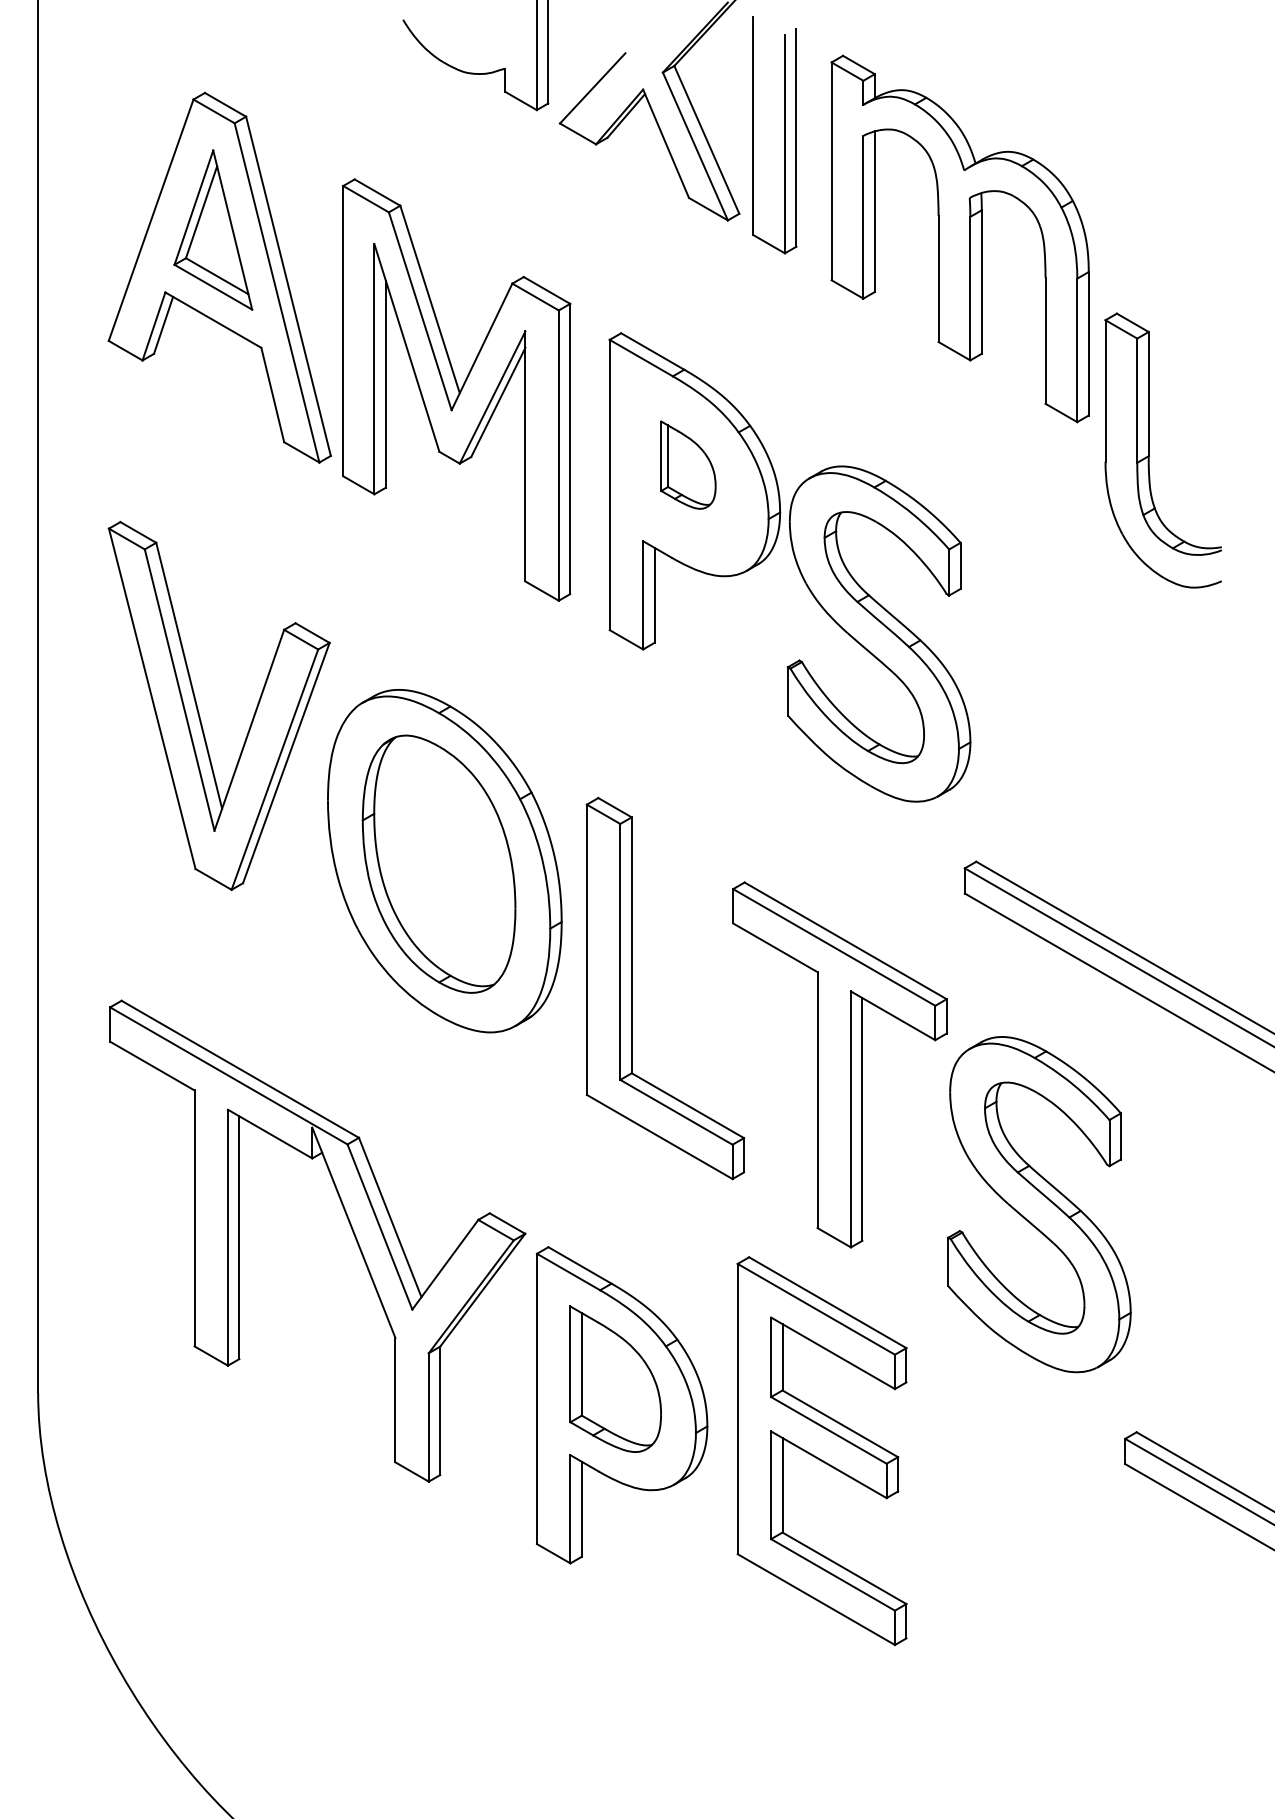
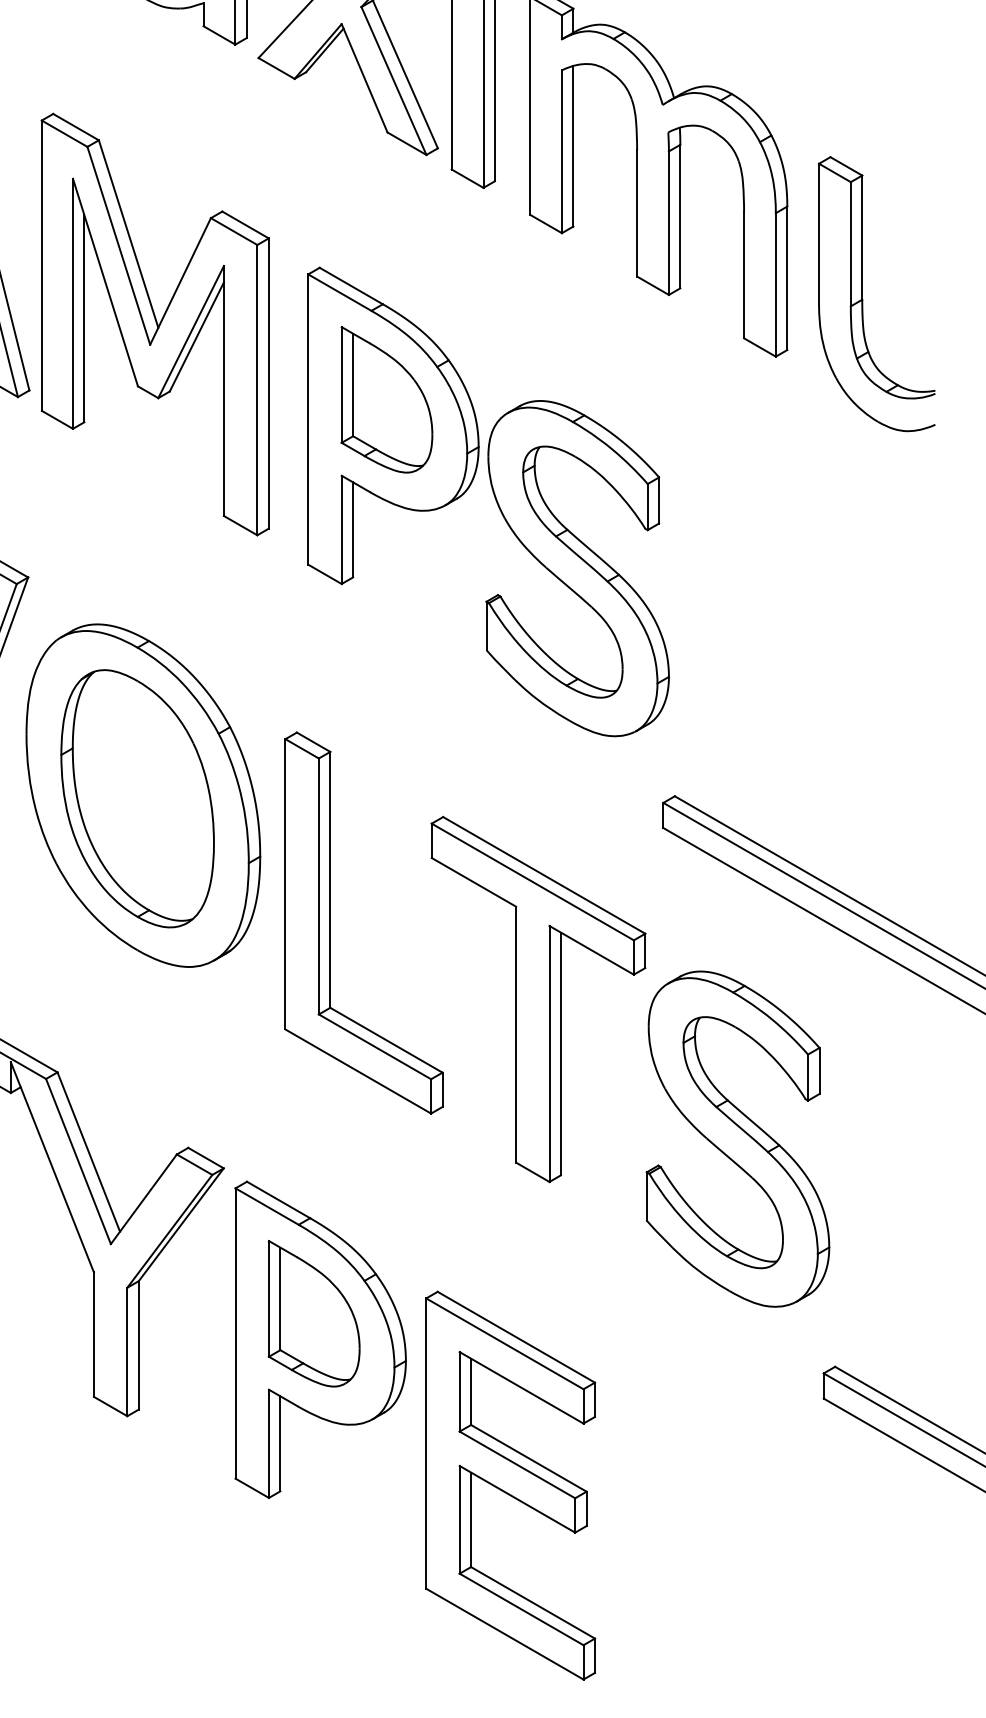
part: (1149, 450) -> (863, 294), moved
part: (688, 464) -> (387, 399), size x1.67
part: (821, 1451) -> (510, 1486), moved

